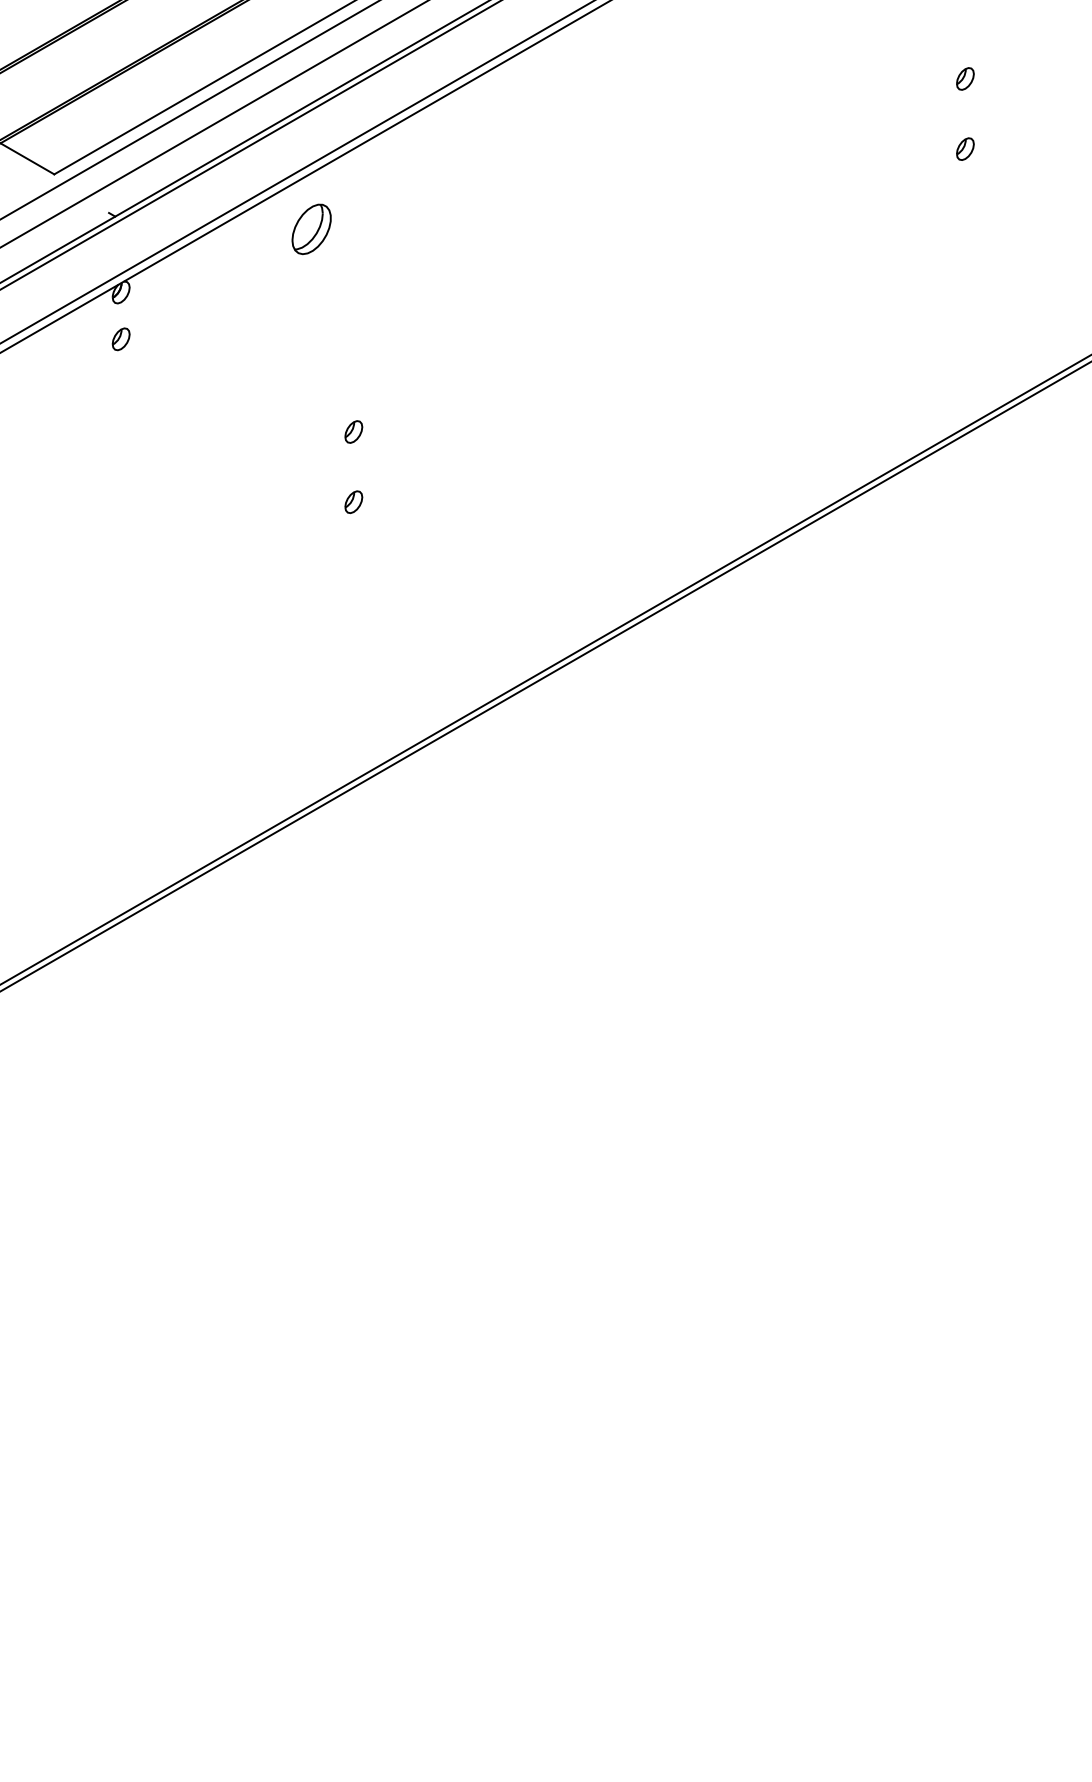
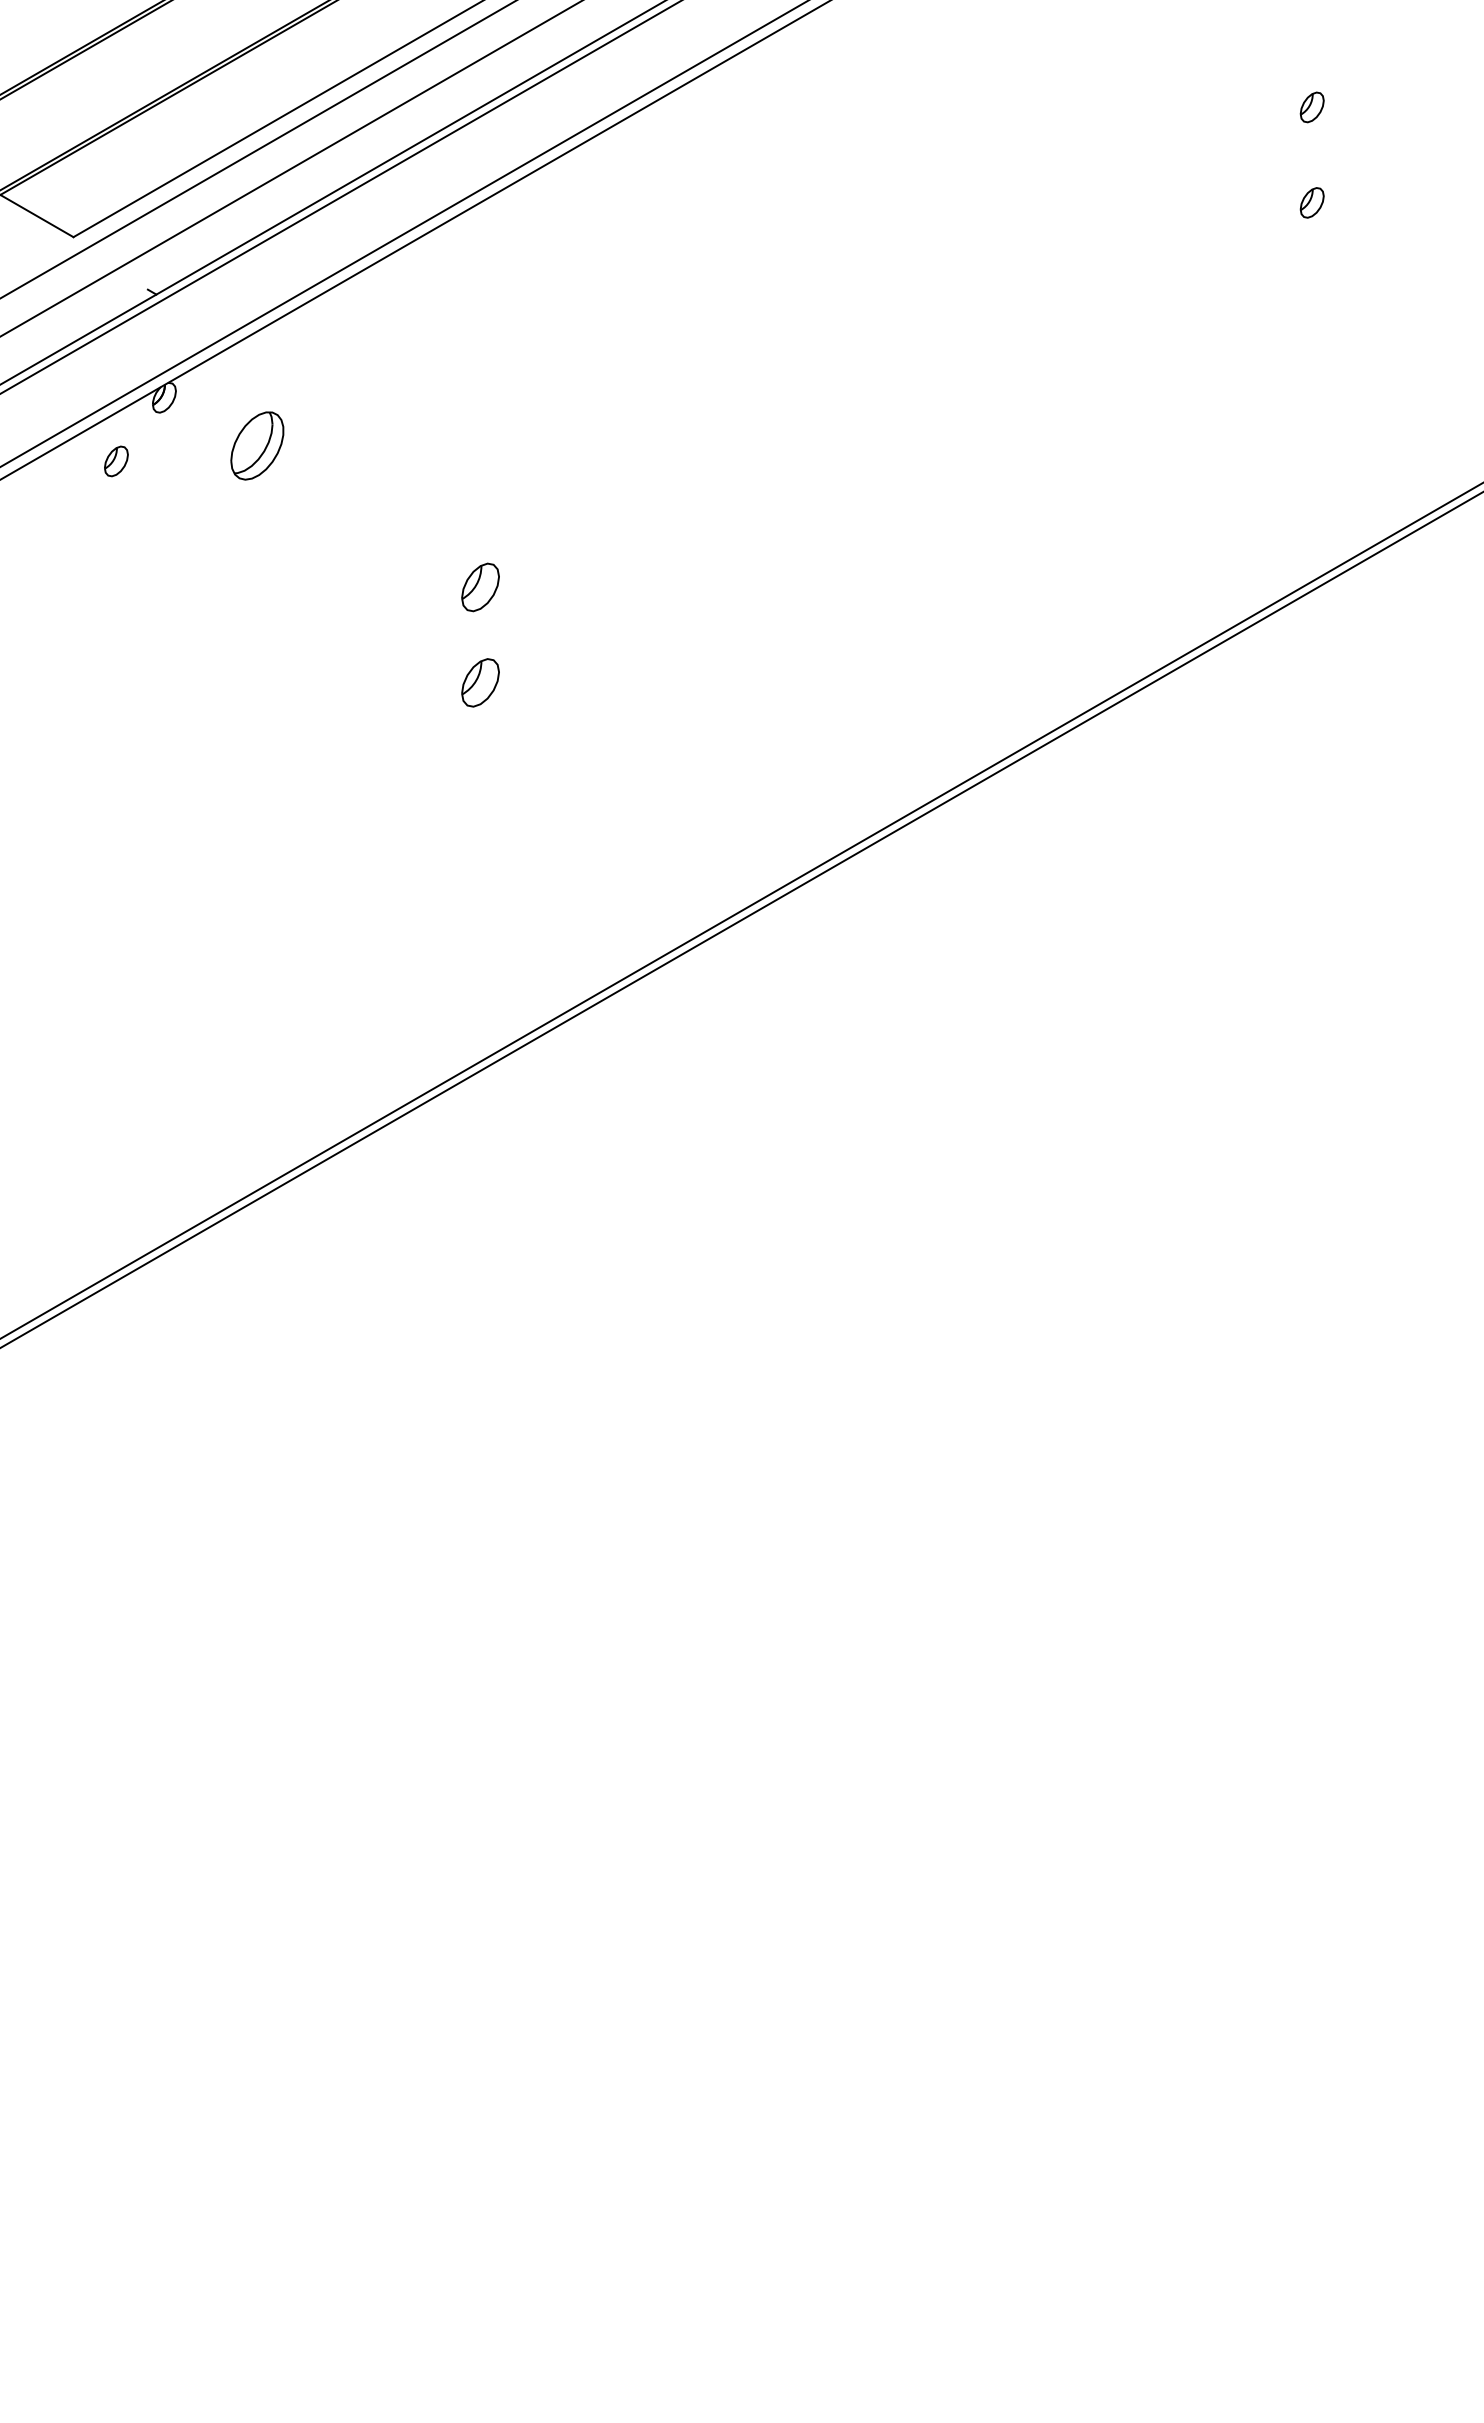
part: (311, 229) -> (257, 445), moved
part: (121, 339) -> (116, 461), moved
part: (353, 432) -> (480, 587), size x1.6
part: (353, 501) -> (480, 682), size x1.6

